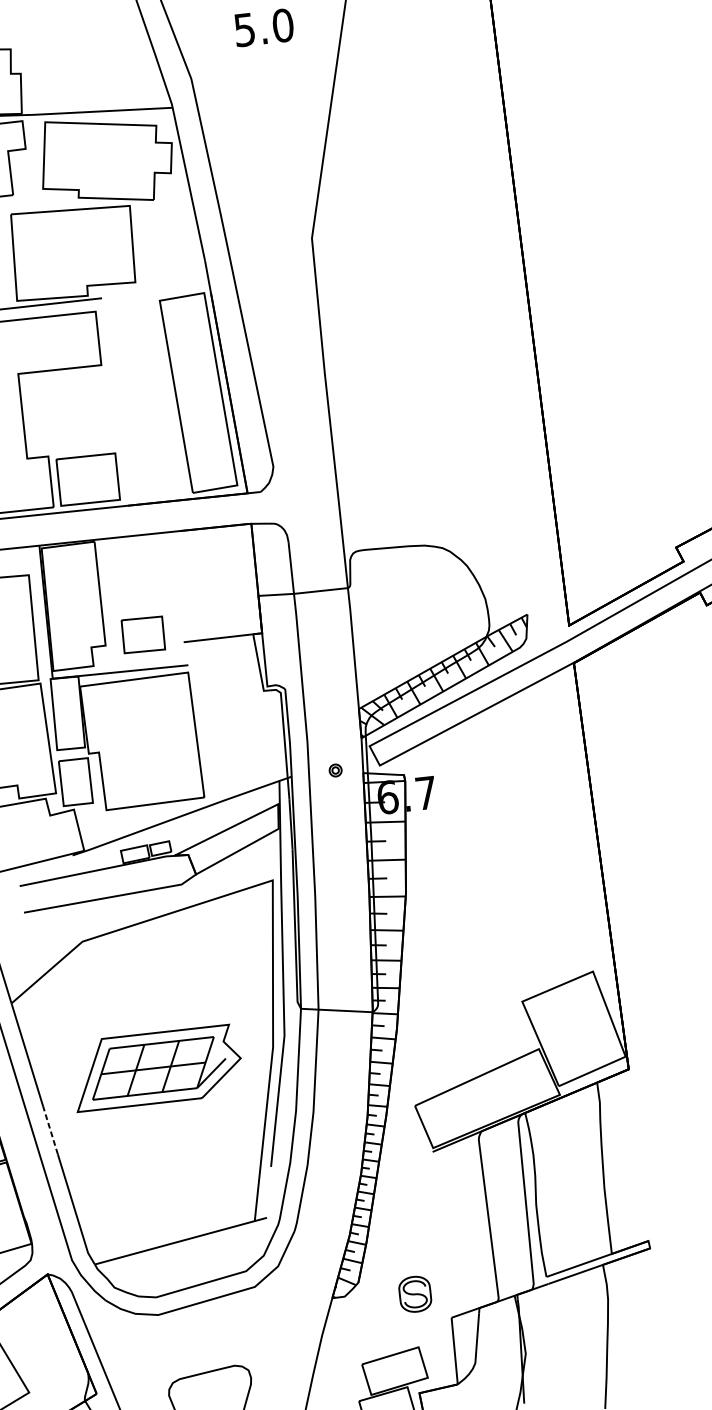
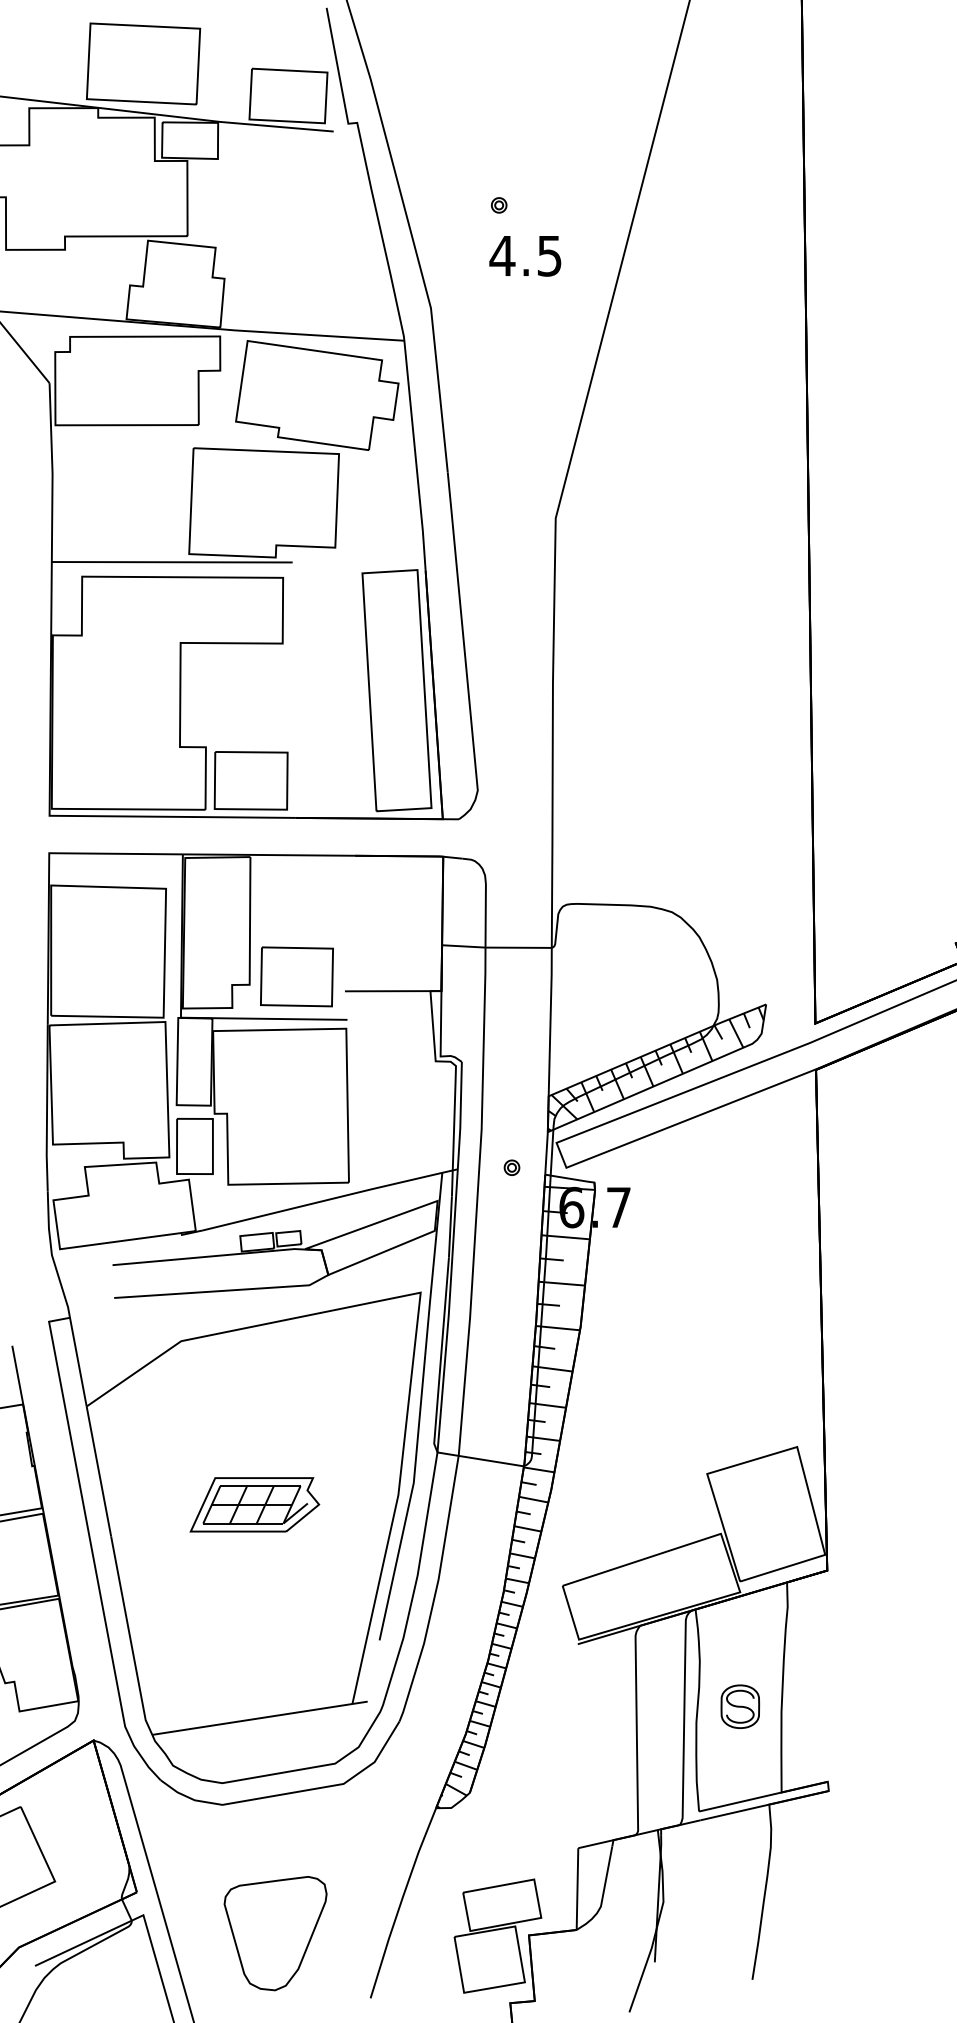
text: (263, 27) -> (525, 255), 5.0 -> 4.5
part: (142, 634) -> (296, 976), size x1.43
part: (156, 1067) -> (254, 1504), size x0.62
line: (50, 1130) -> (116, 1565), dashed -> solid
part: (415, 1294) -> (740, 1706), moved

